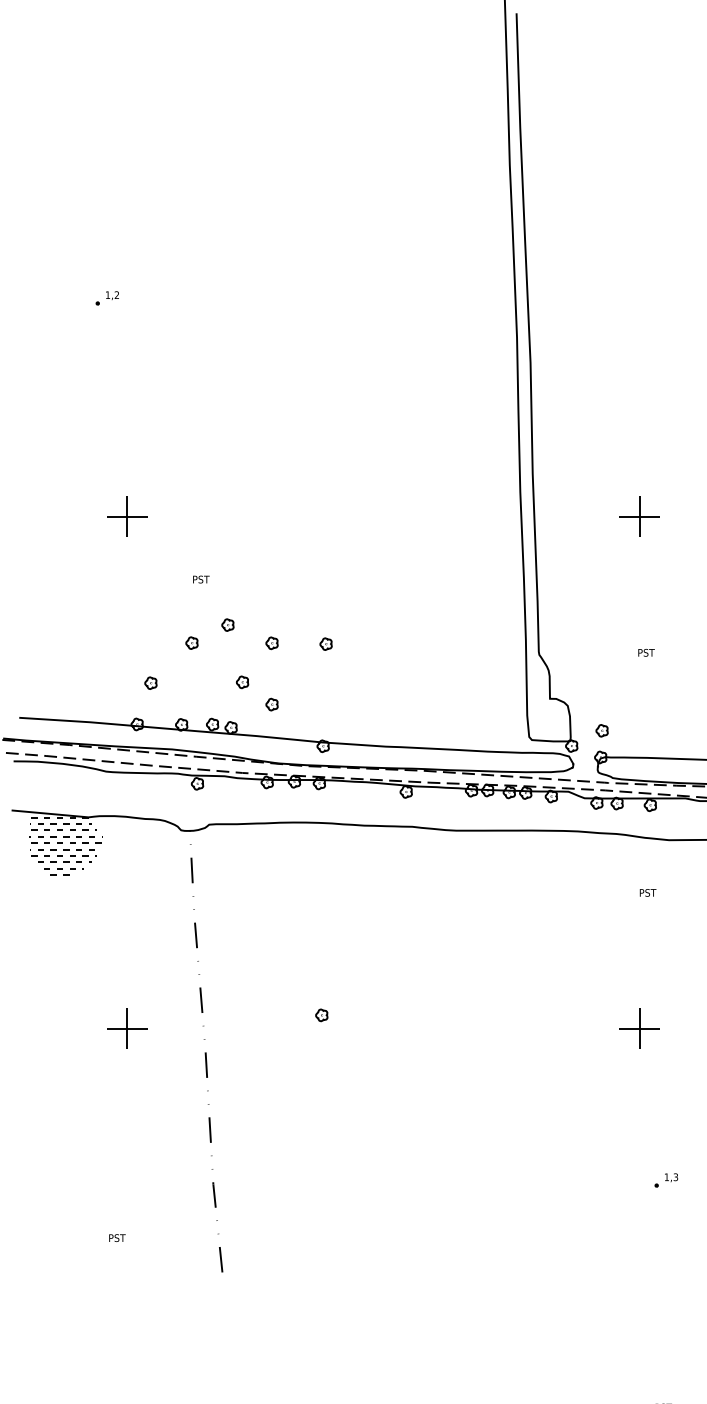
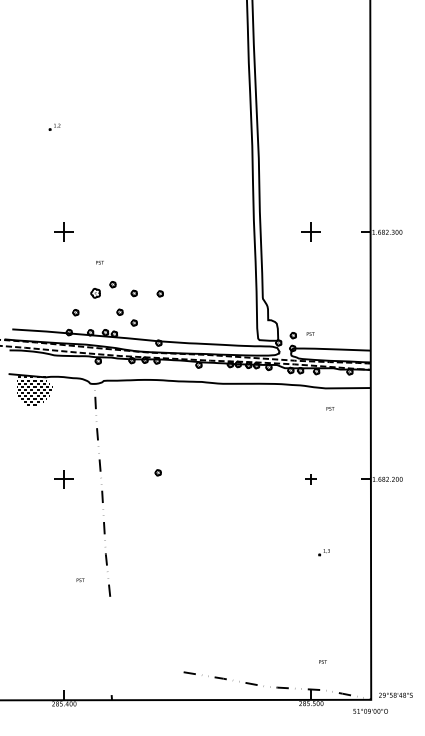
part: (191, 643) -> (95, 293), size x1.6
text: (646, 651) -> (310, 333), moved
text: (648, 892) -> (330, 408), moved
part: (637, 1029) -> (310, 479), size x0.6
text: (117, 1238) -> (80, 580), moved

